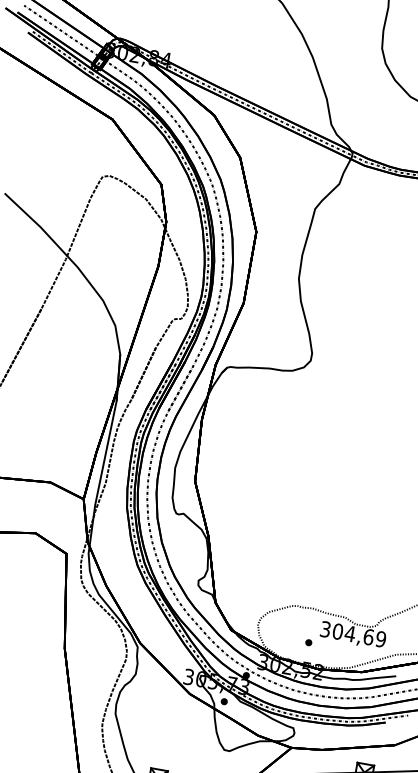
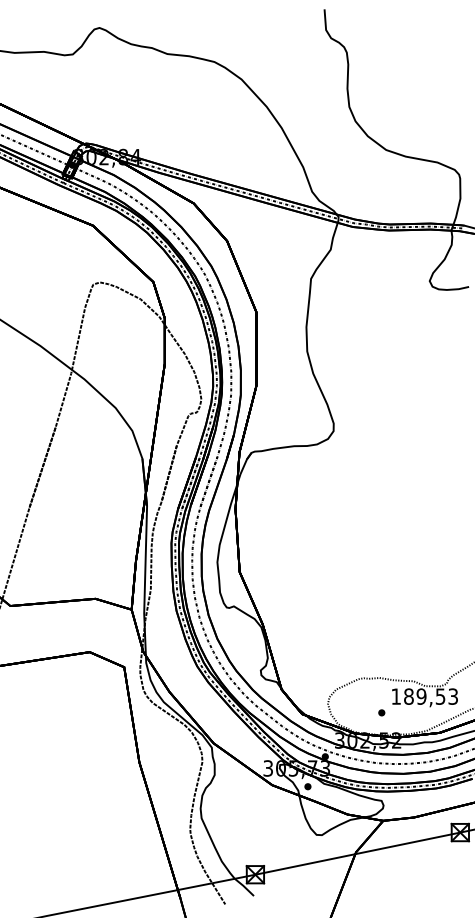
text: (353, 634) -> (424, 696), 304,69 -> 189,53

